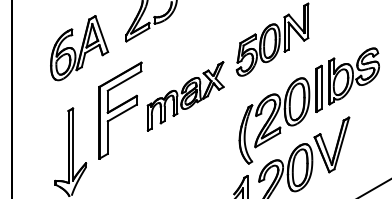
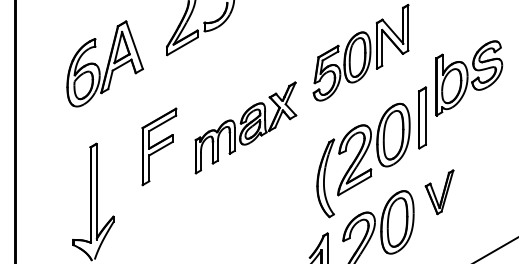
part: (354, 76) -> (469, 78), moved
part: (120, 110) -> (159, 146), size x0.6
part: (331, 145) -> (439, 192), size x0.6

